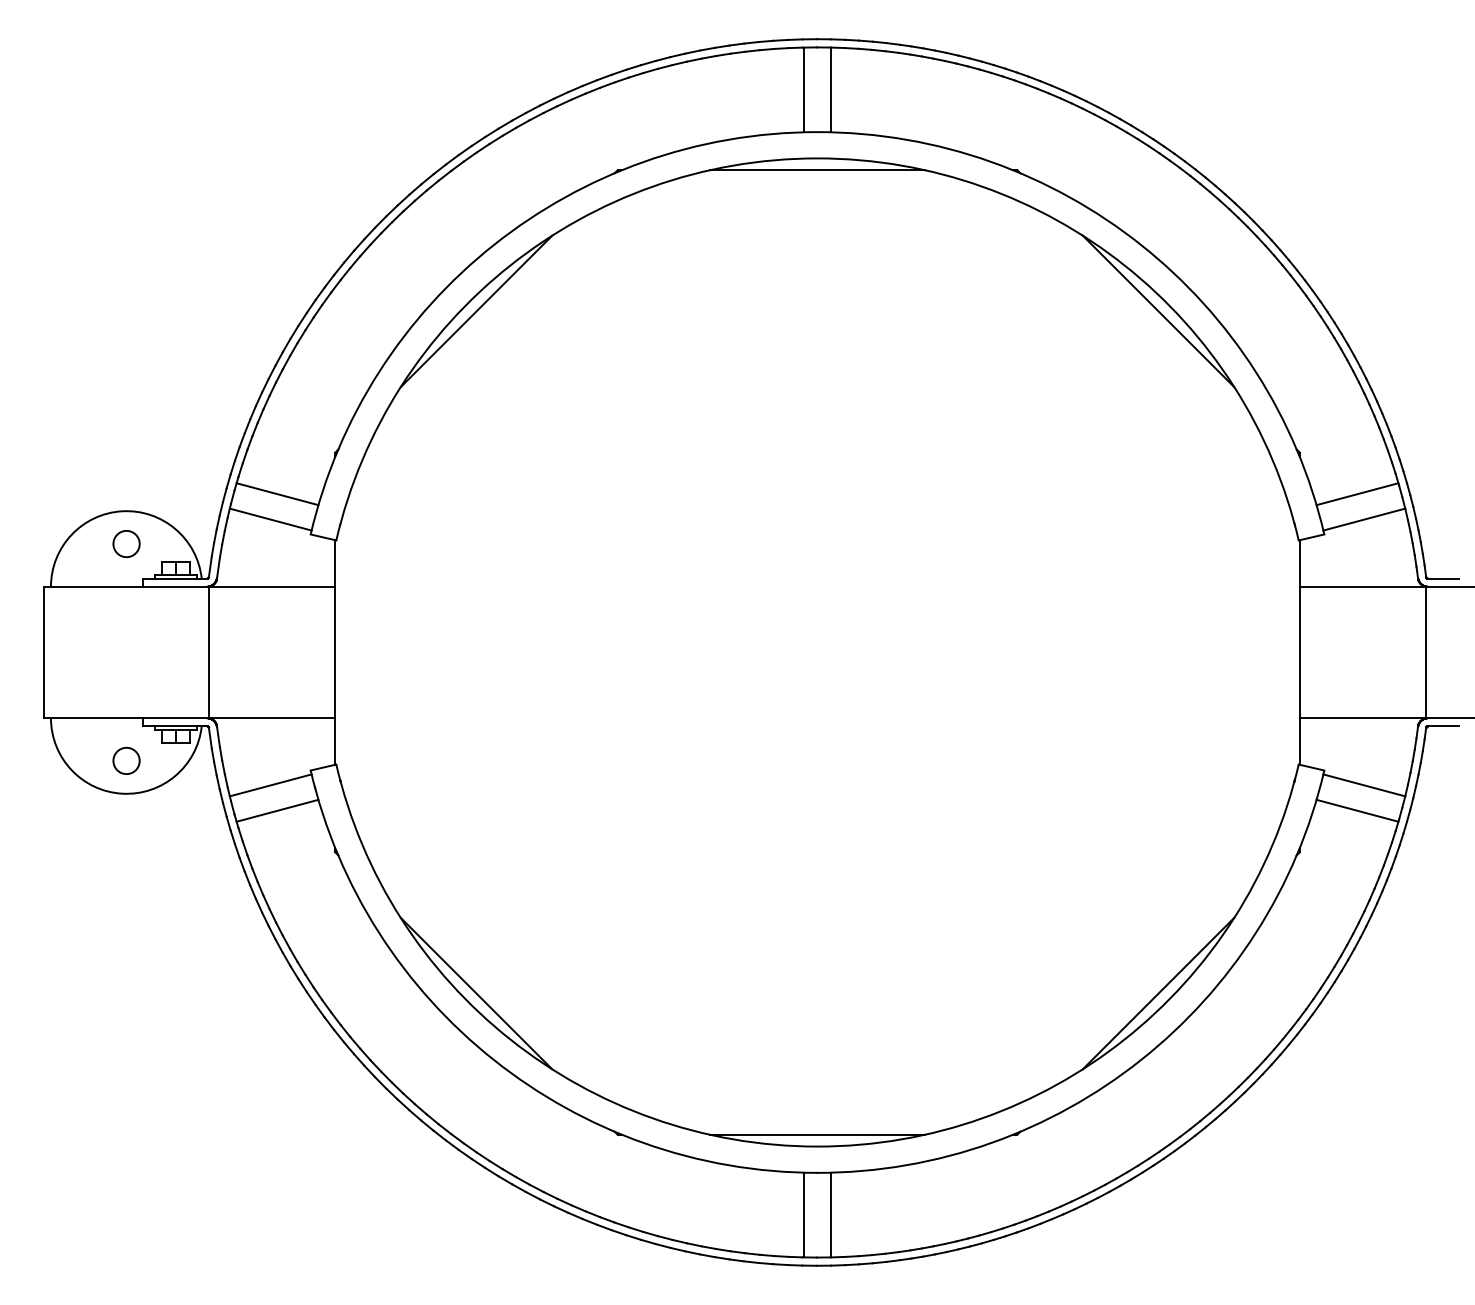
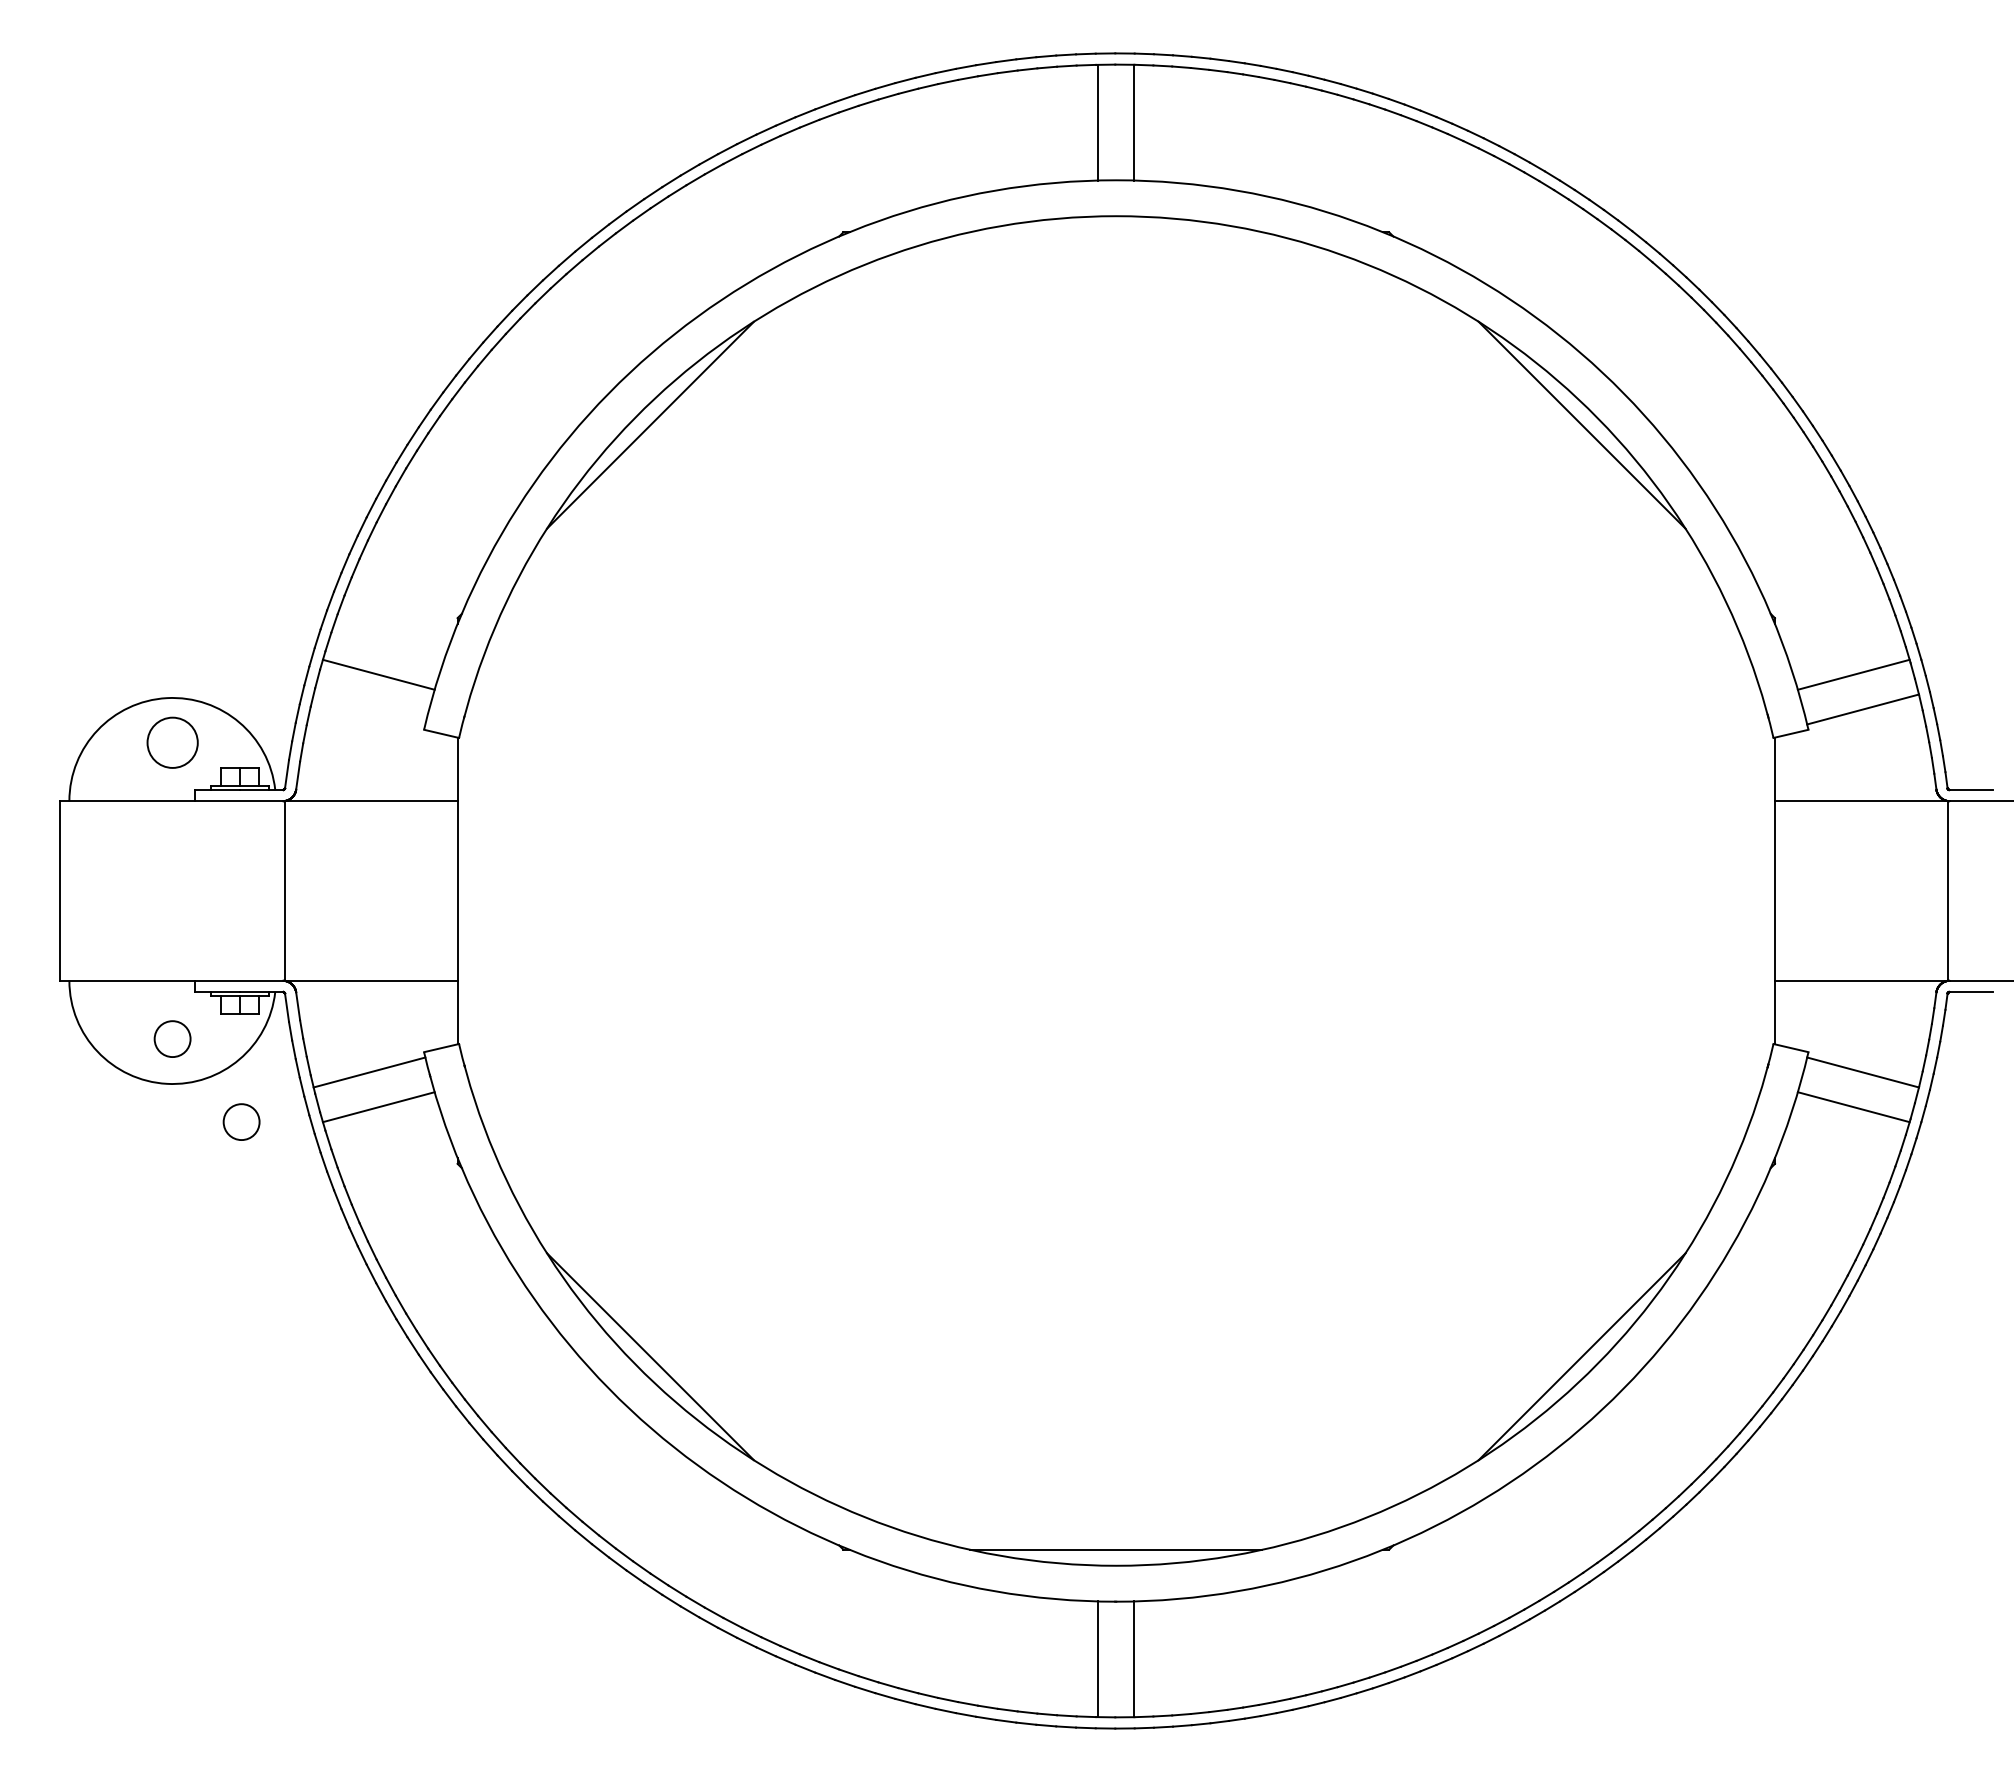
line: (816, 170) -> (1115, 232), removed
line: (270, 519) -> (369, 709), removed
circle: (126, 543) -> (172, 742), size x1.4
circle: (177, 821) -> (241, 1121), added

